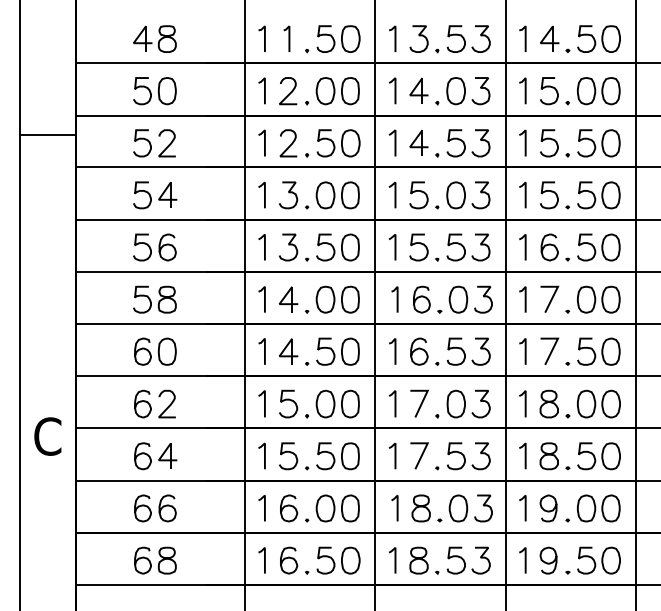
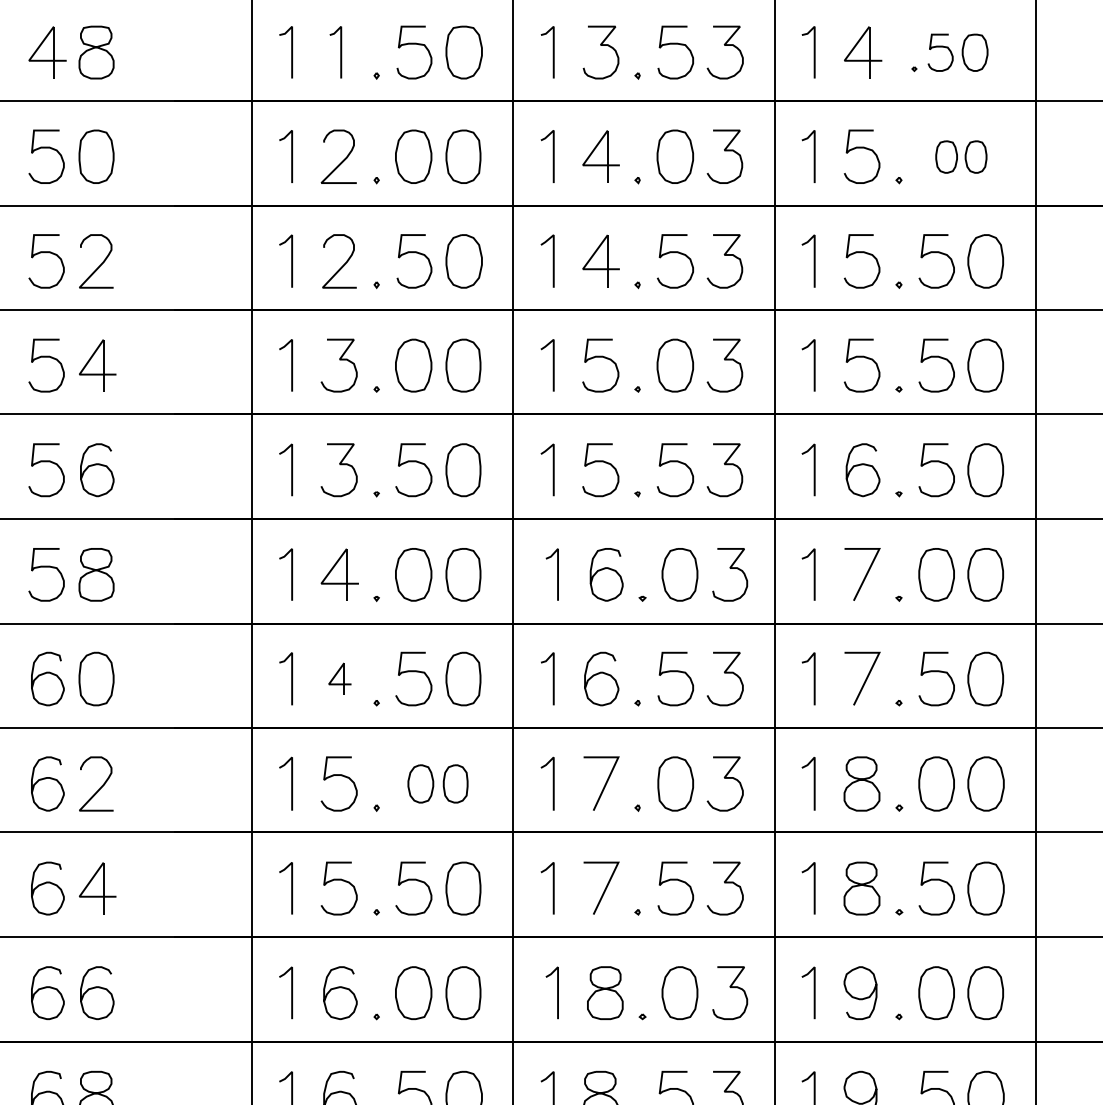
part: (592, 39) -> (948, 53), size x0.7
part: (598, 91) -> (960, 157), size x0.6
part: (288, 351) -> (339, 678), size x0.6
part: (337, 403) -> (437, 782), size x0.7

